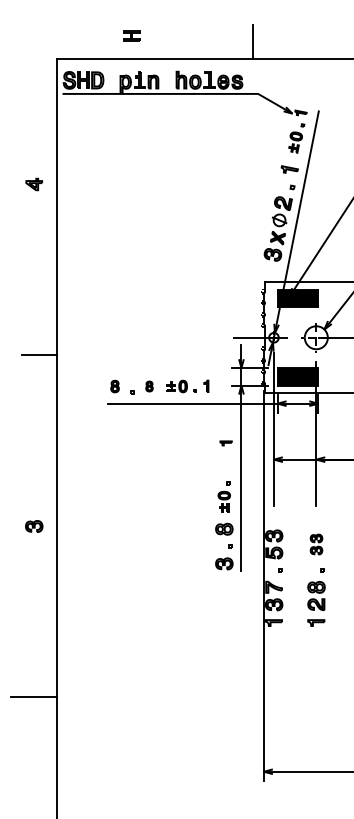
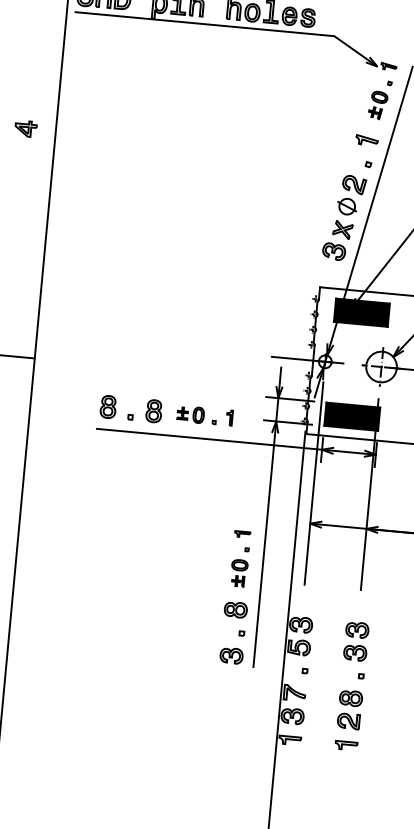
part: (114, 386) -> (107, 406), size x1.43
part: (149, 386) -> (154, 411), size x1.67
part: (225, 443) -> (241, 534), moved
part: (316, 544) -> (356, 641), size x1.43

